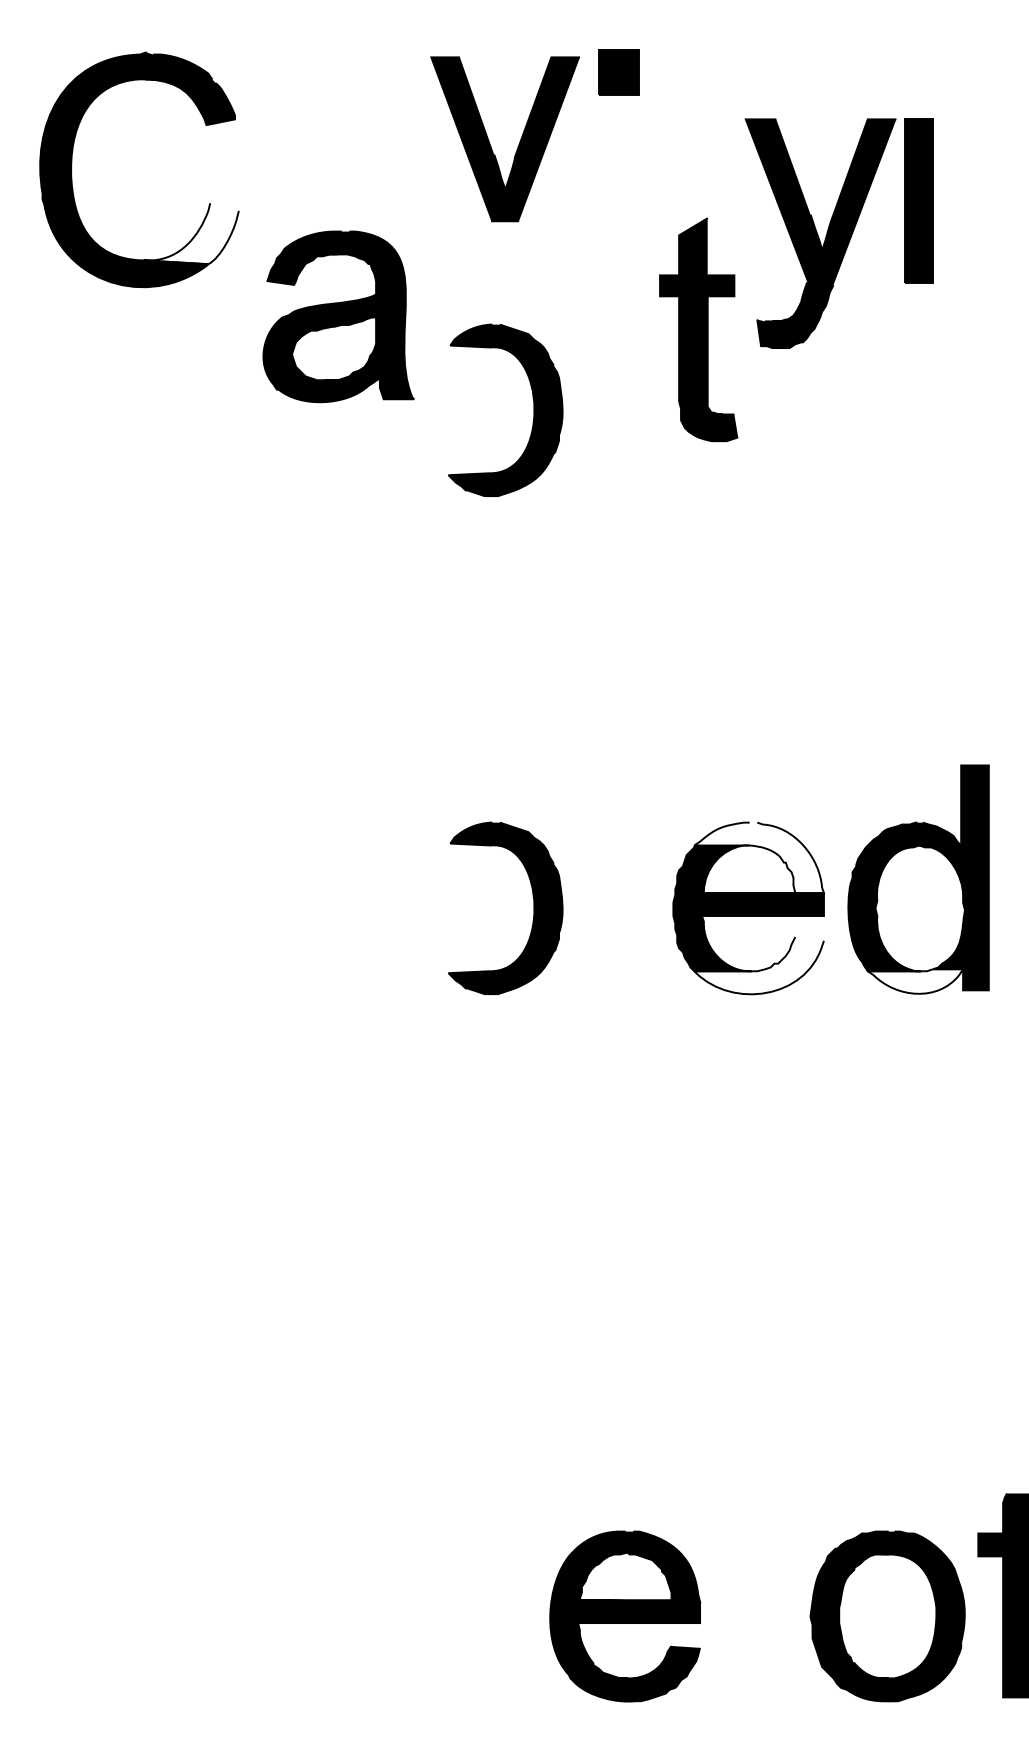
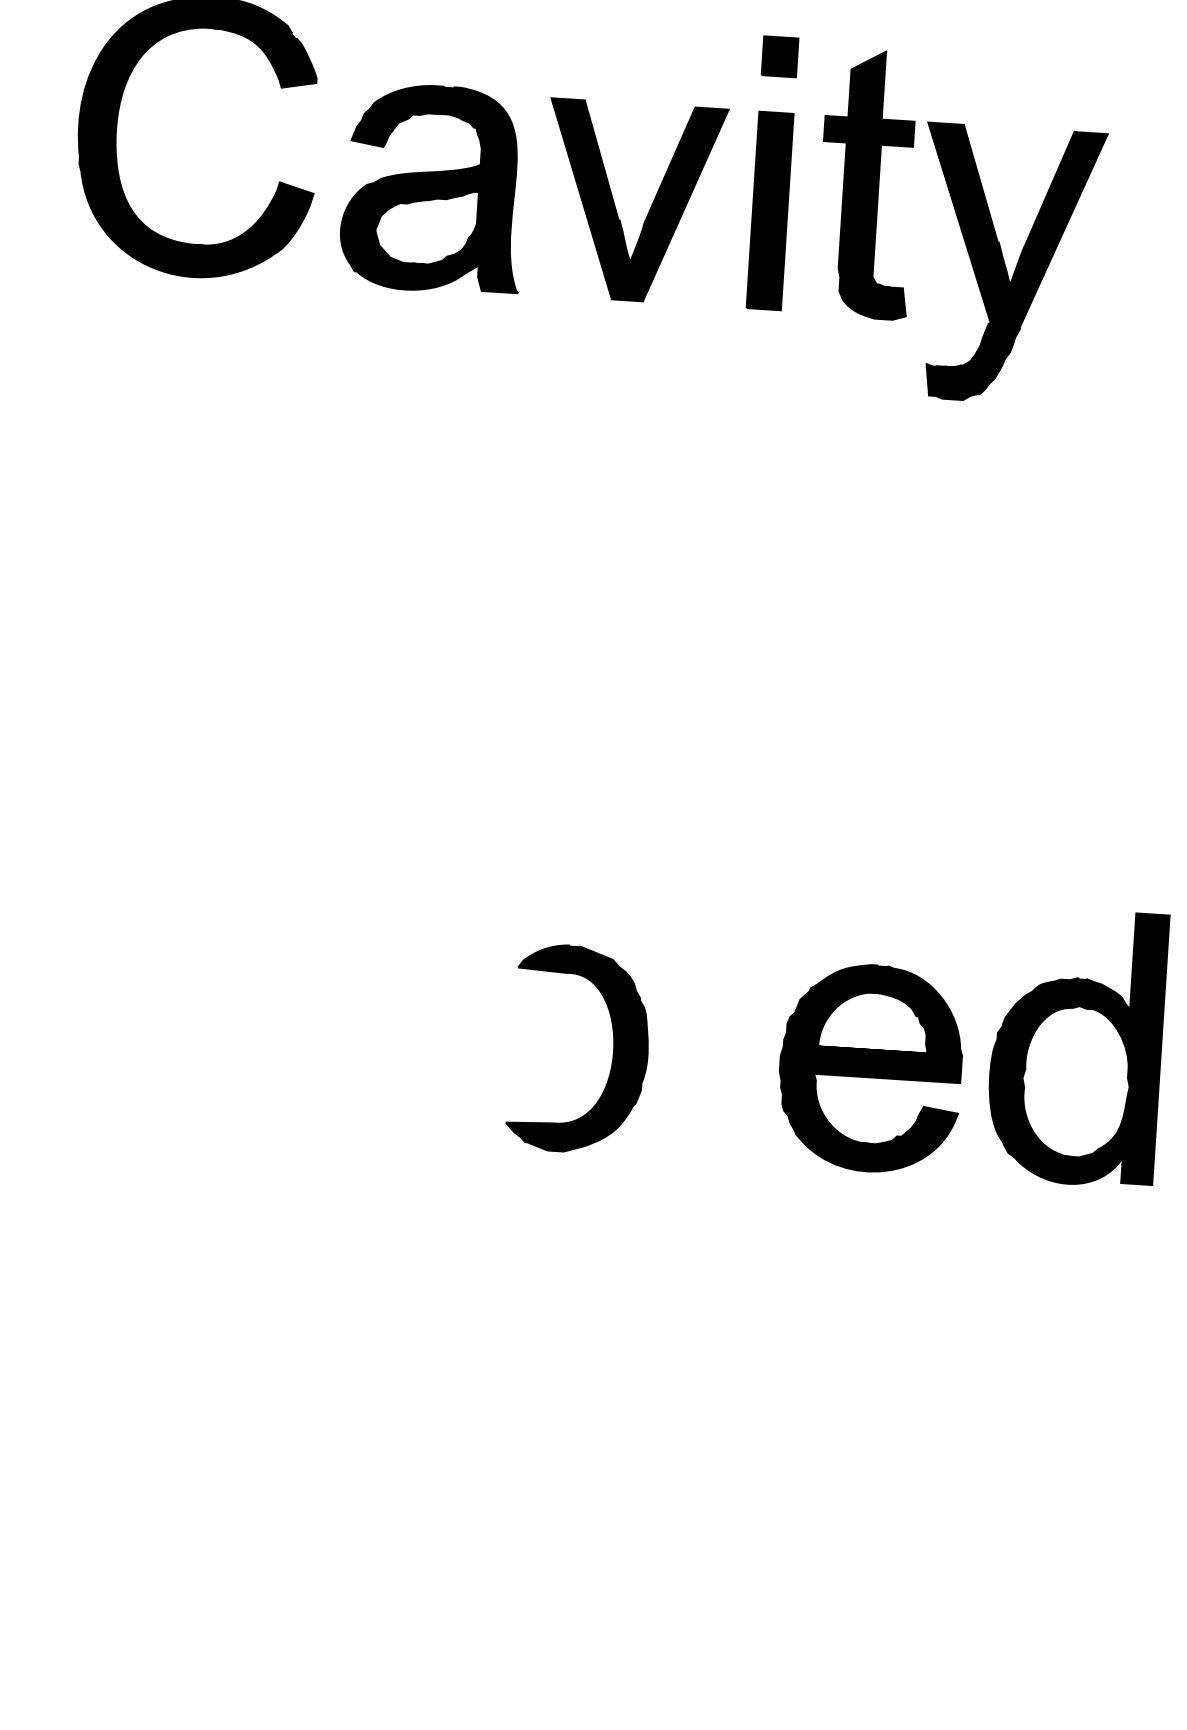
part: (618, 72) -> (779, 56), size x0.71
part: (490, 143) -> (615, 206), moved
part: (918, 200) -> (769, 209), moved
fill: (190, 233) -> (254, 216), added
part: (338, 316) -> (433, 188), moved
part: (698, 329) -> (867, 183), moved
part: (533, 409) -> (651, 453), removed
fill: (758, 857) -> (886, 1008), added
fill: (758, 965) -> (877, 1137), added
fill: (915, 981) -> (1064, 1168), added

